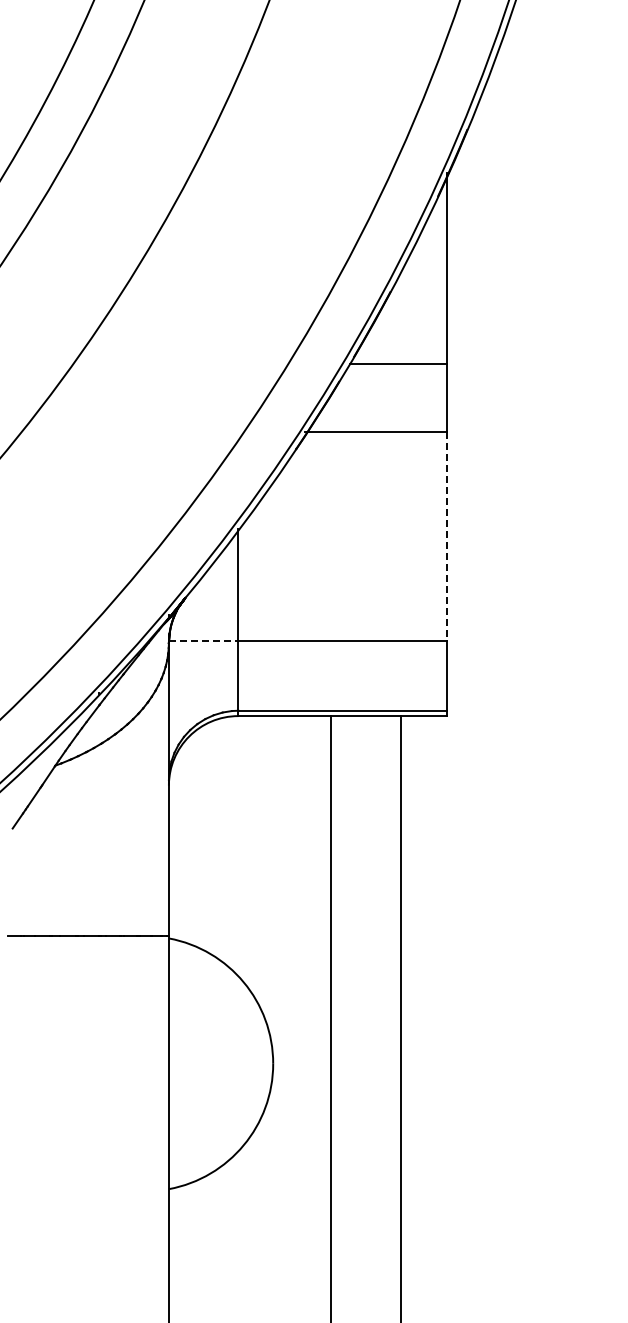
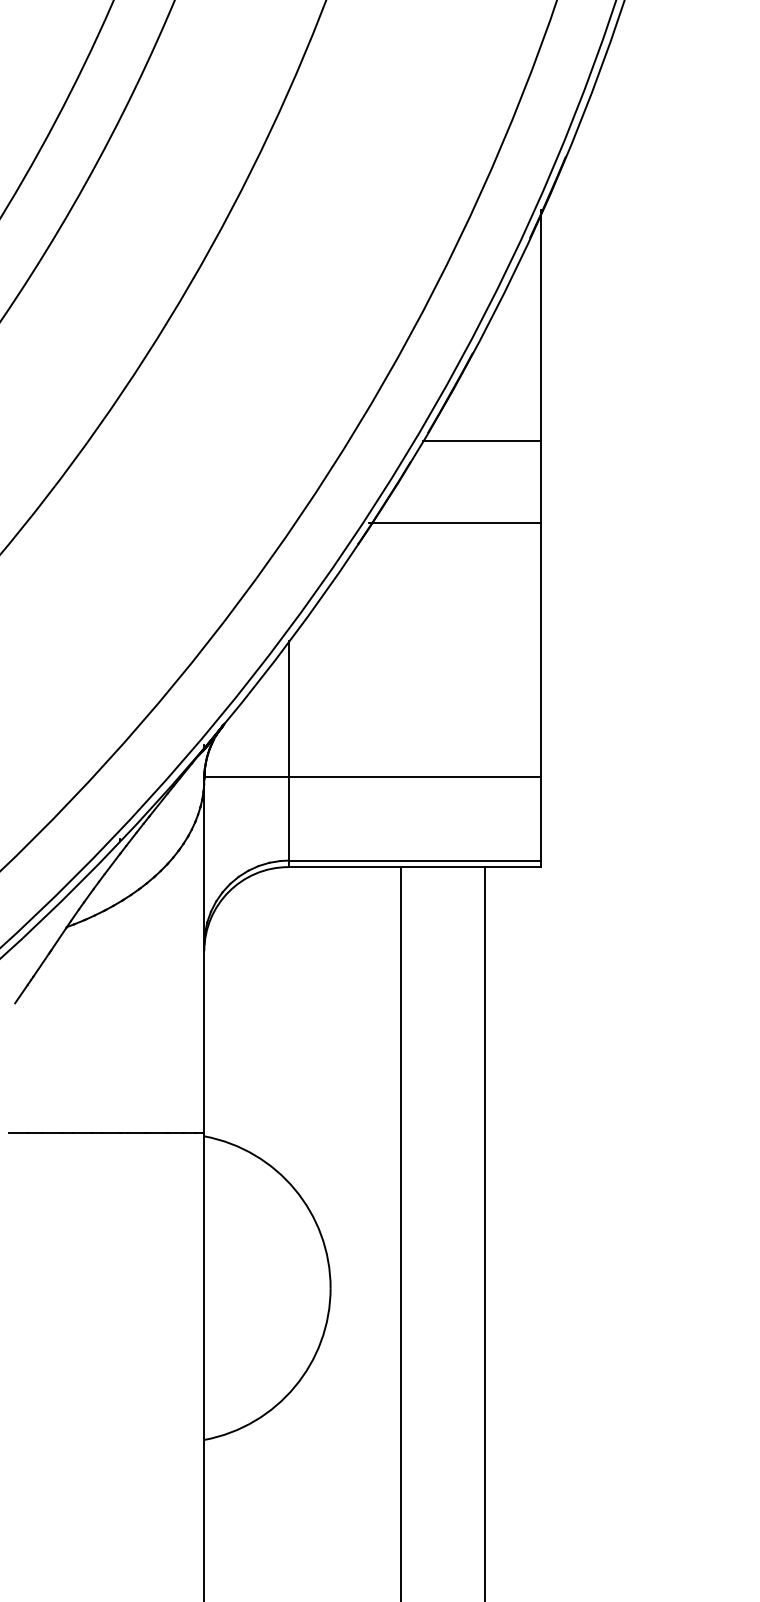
line: (447, 536) -> (541, 649), dashed -> solid
line: (203, 641) -> (246, 776), dashed -> solid

